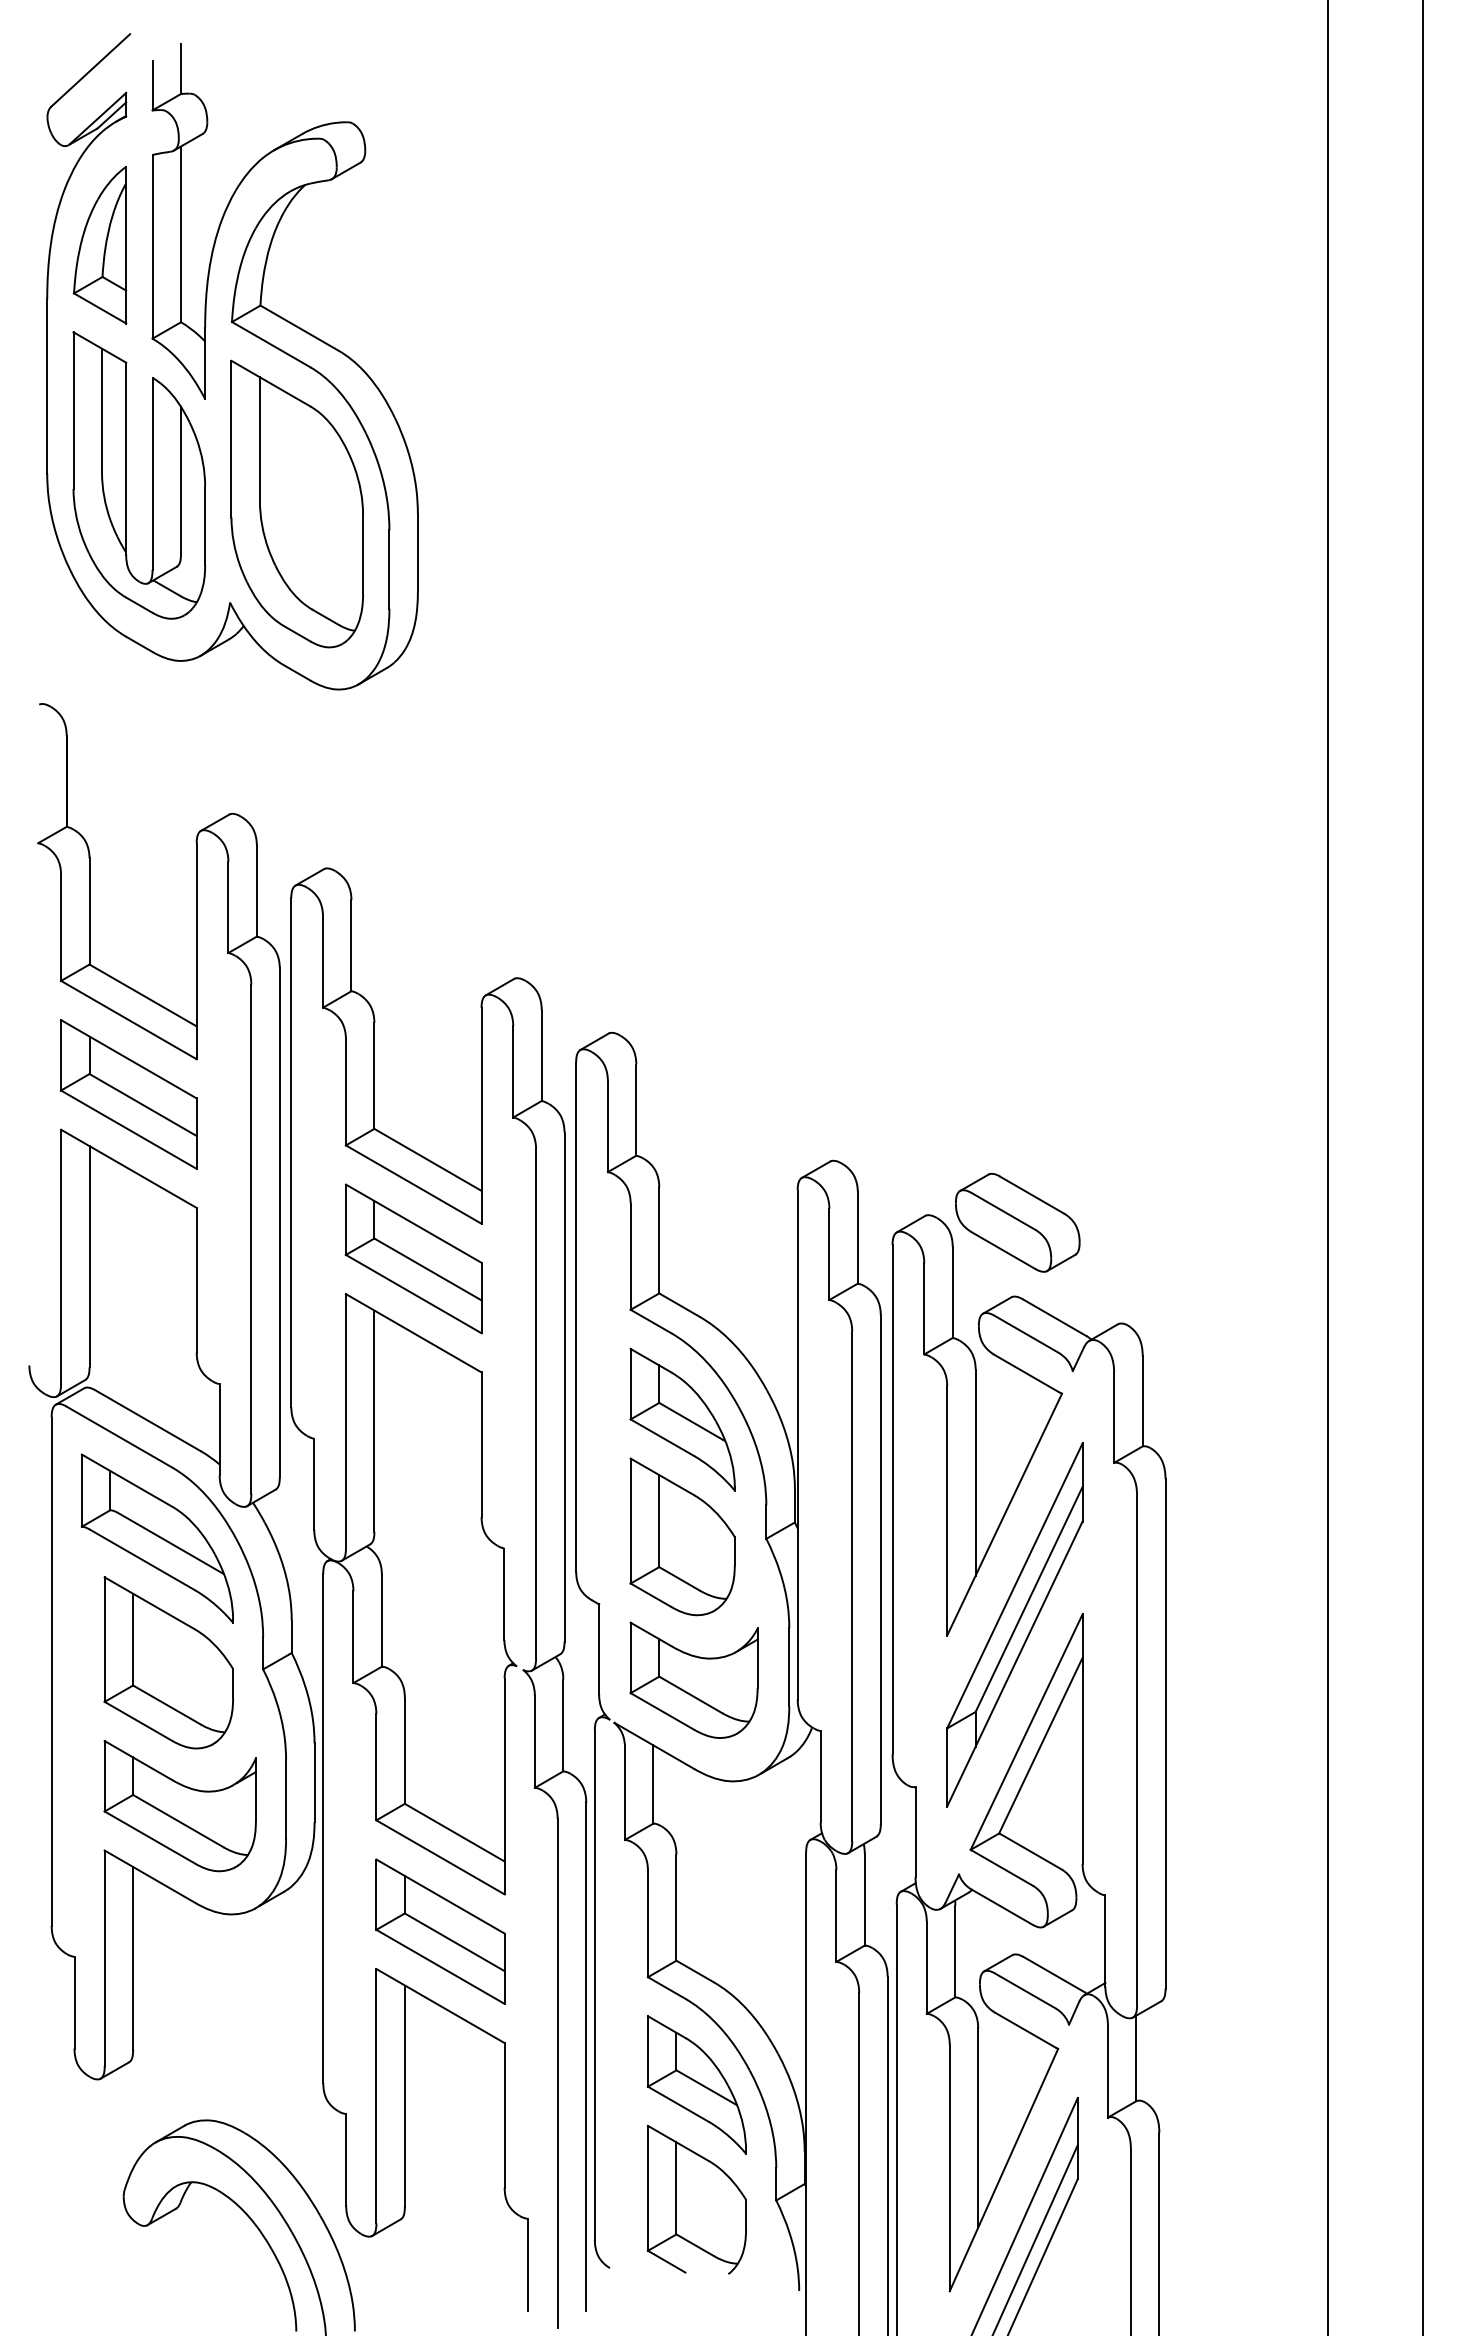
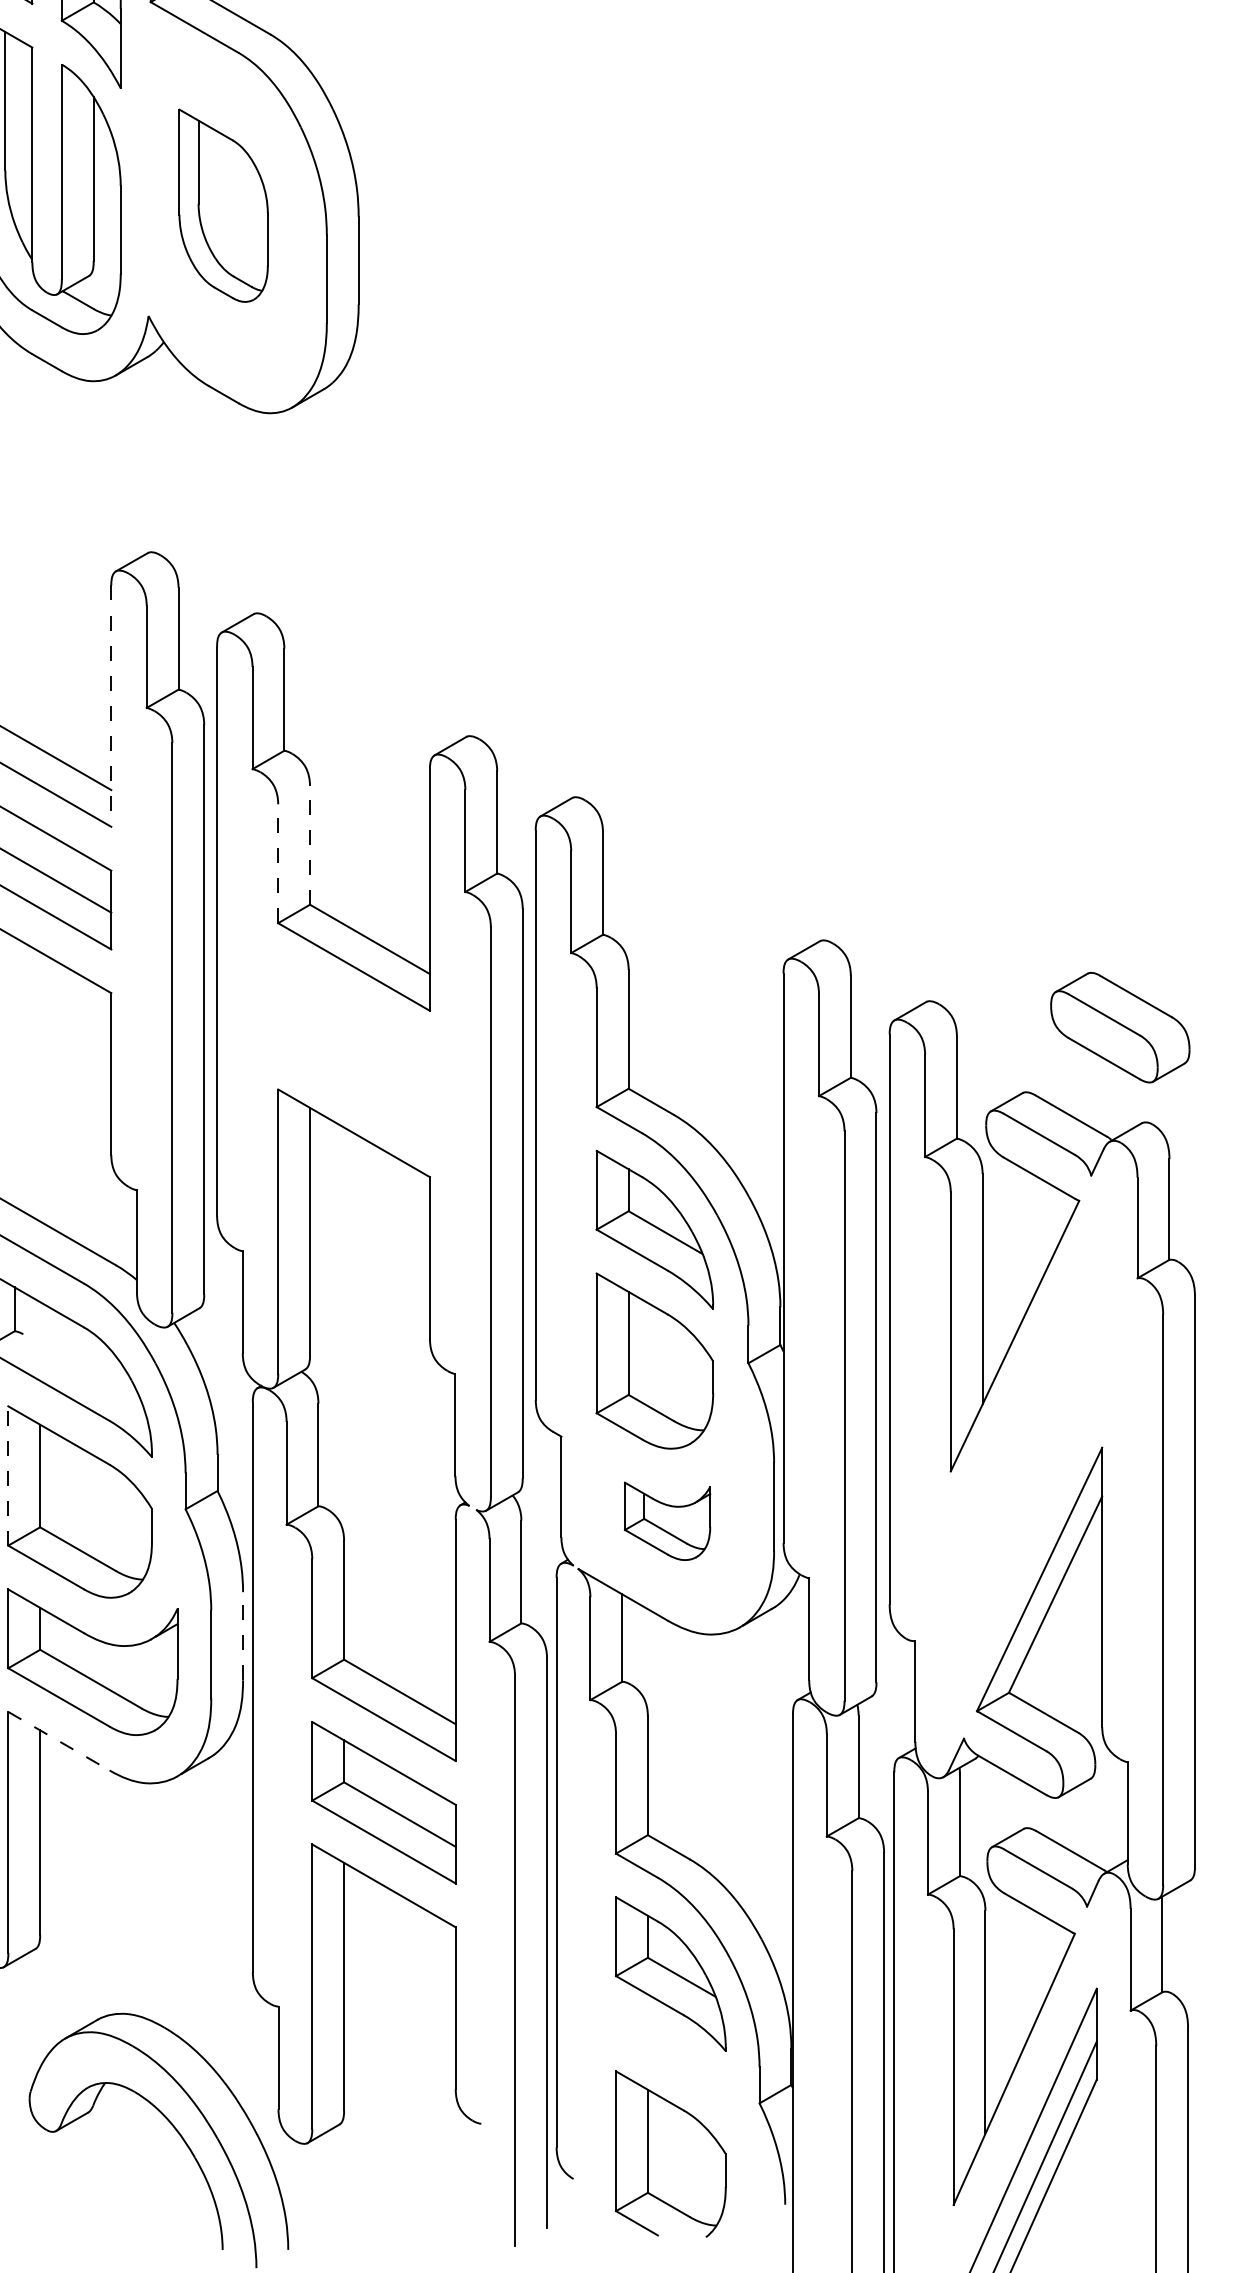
part: (296, 503) -> (222, 205), size x0.6
line: (196, 951) -> (111, 706), solid -> dashed
line: (374, 1075) -> (310, 844), solid -> dashed
line: (345, 1091) -> (277, 862), solid -> dashed
part: (1017, 1222) -> (1120, 1027), moved
part: (413, 1258) -> (353, 1049), removed
line: (170, 1543) -> (81, 1368), removed
part: (1014, 1624) -> (1026, 1459), removed
line: (104, 1639) -> (8, 1475), solid -> dashed
part: (693, 1679) -> (666, 1520), size x0.6
line: (314, 1782) -> (243, 1635), solid -> dashed
line: (150, 1876) -> (59, 1740), solid -> dashed
part: (696, 2199) -> (670, 2153), moved
line: (527, 2264) -> (481, 2174), removed

